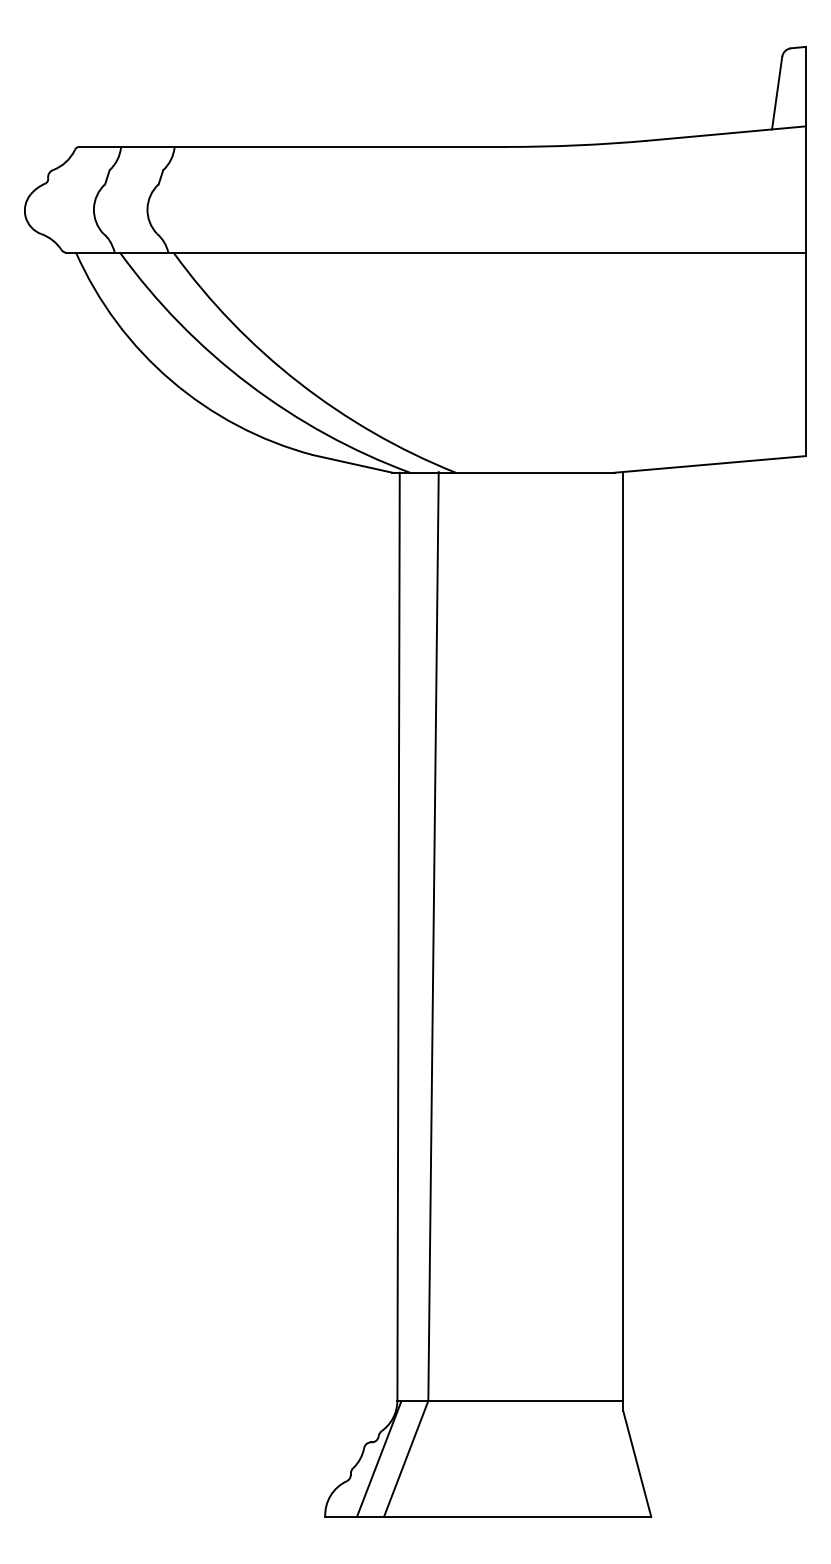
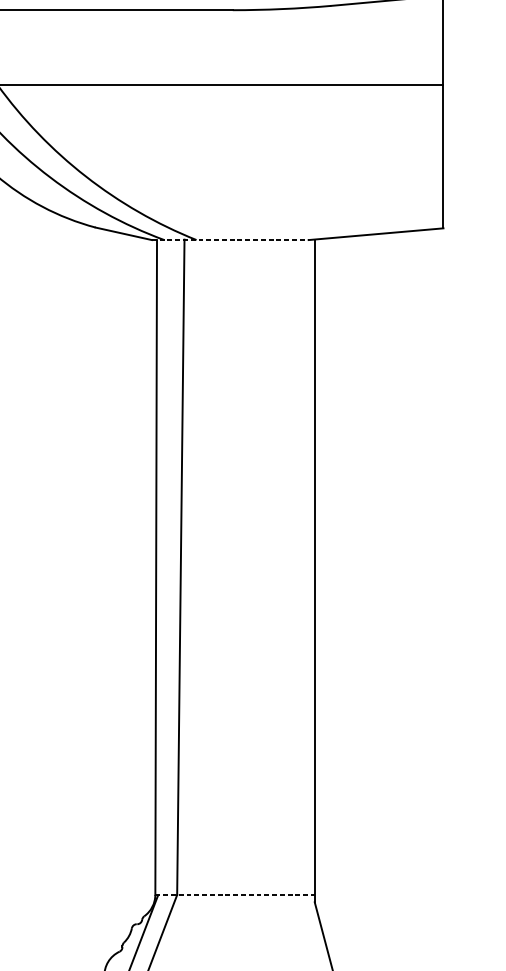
line: (504, 472) -> (230, 239), solid -> dashed
line: (510, 1400) -> (235, 894), solid -> dashed

